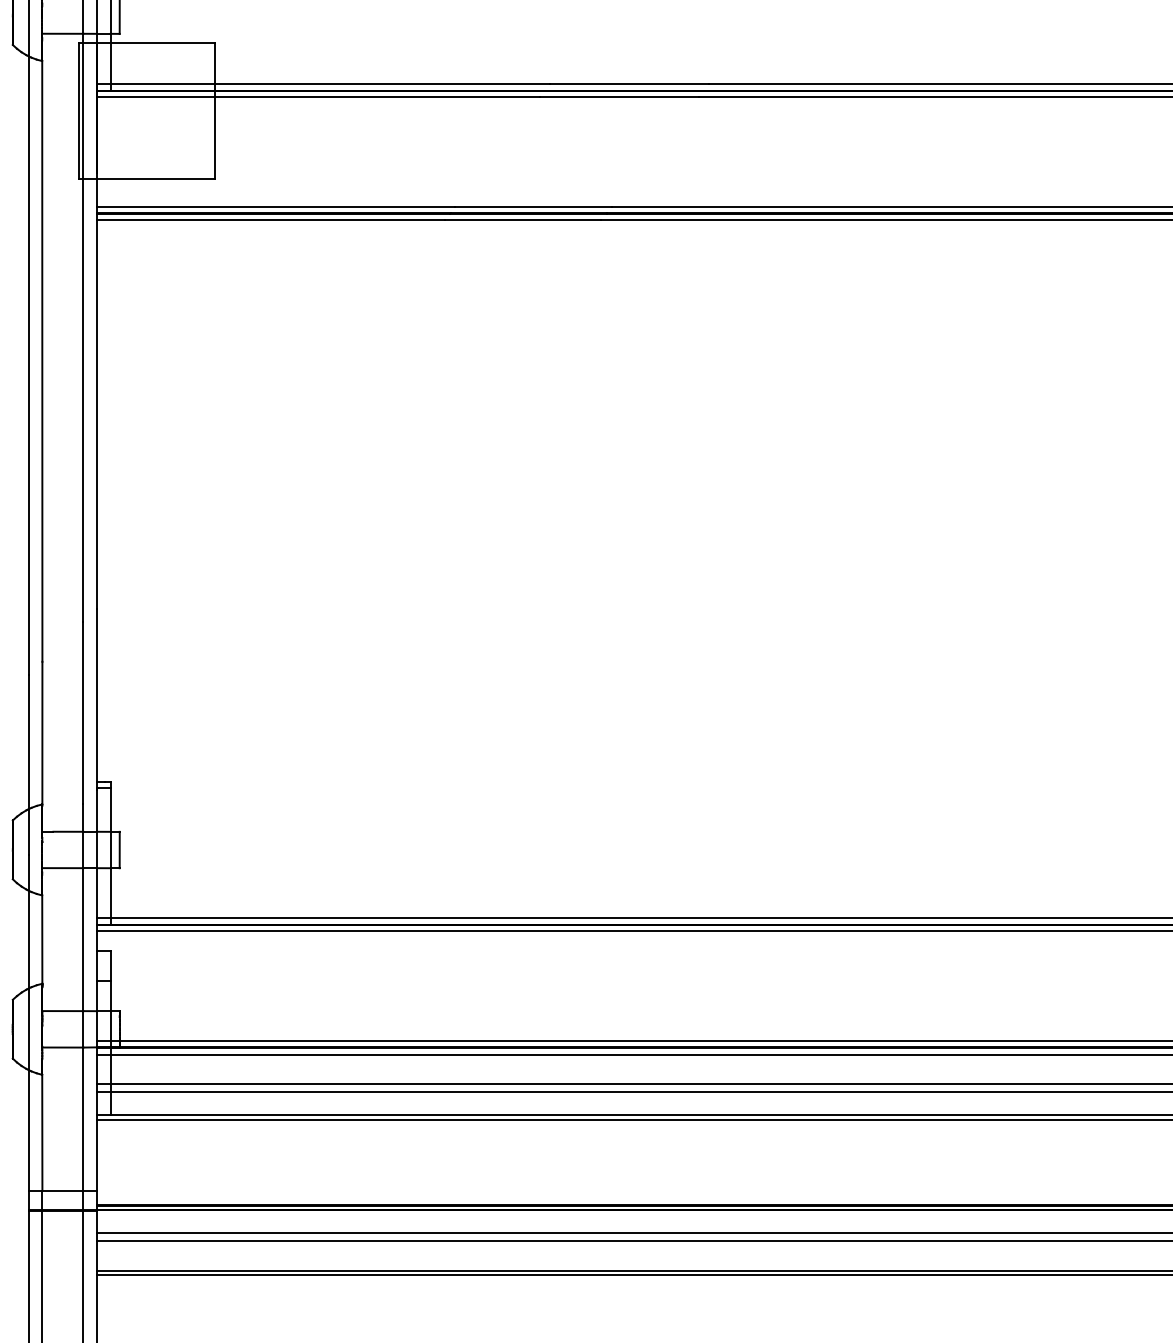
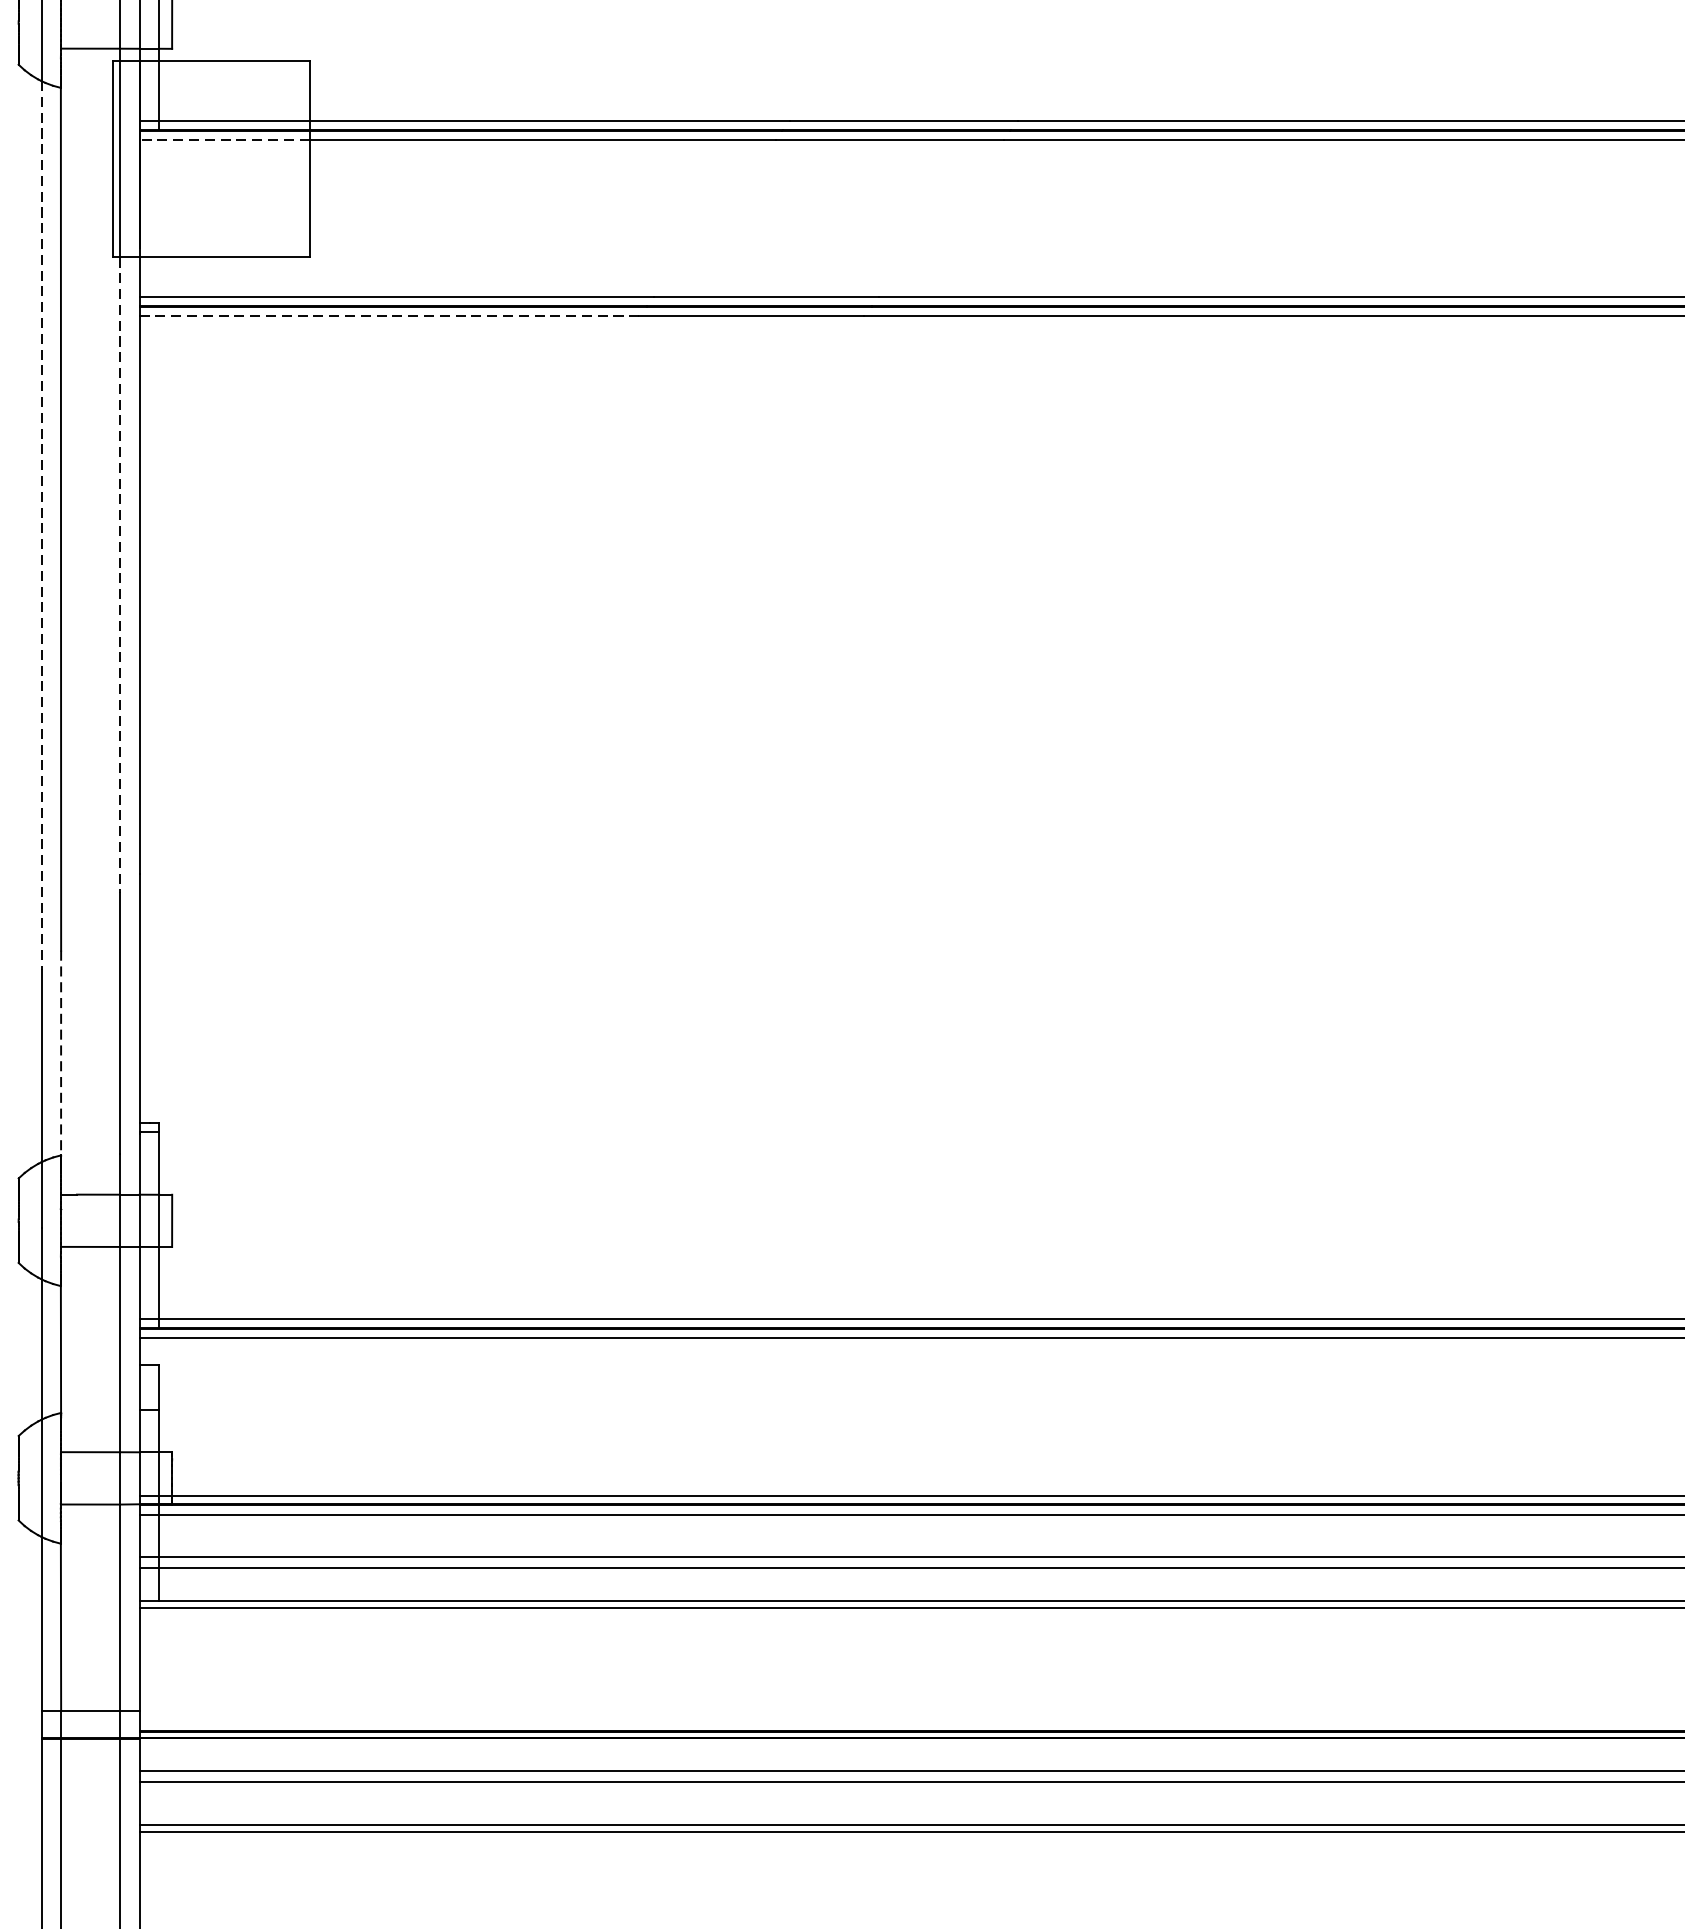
line: (155, 97) -> (223, 140), solid -> dashed
line: (271, 220) -> (390, 316), solid -> dashed
line: (28, 366) -> (41, 526), solid -> dashed
line: (83, 401) -> (120, 576), solid -> dashed
line: (42, 733) -> (61, 1053), solid -> dashed

